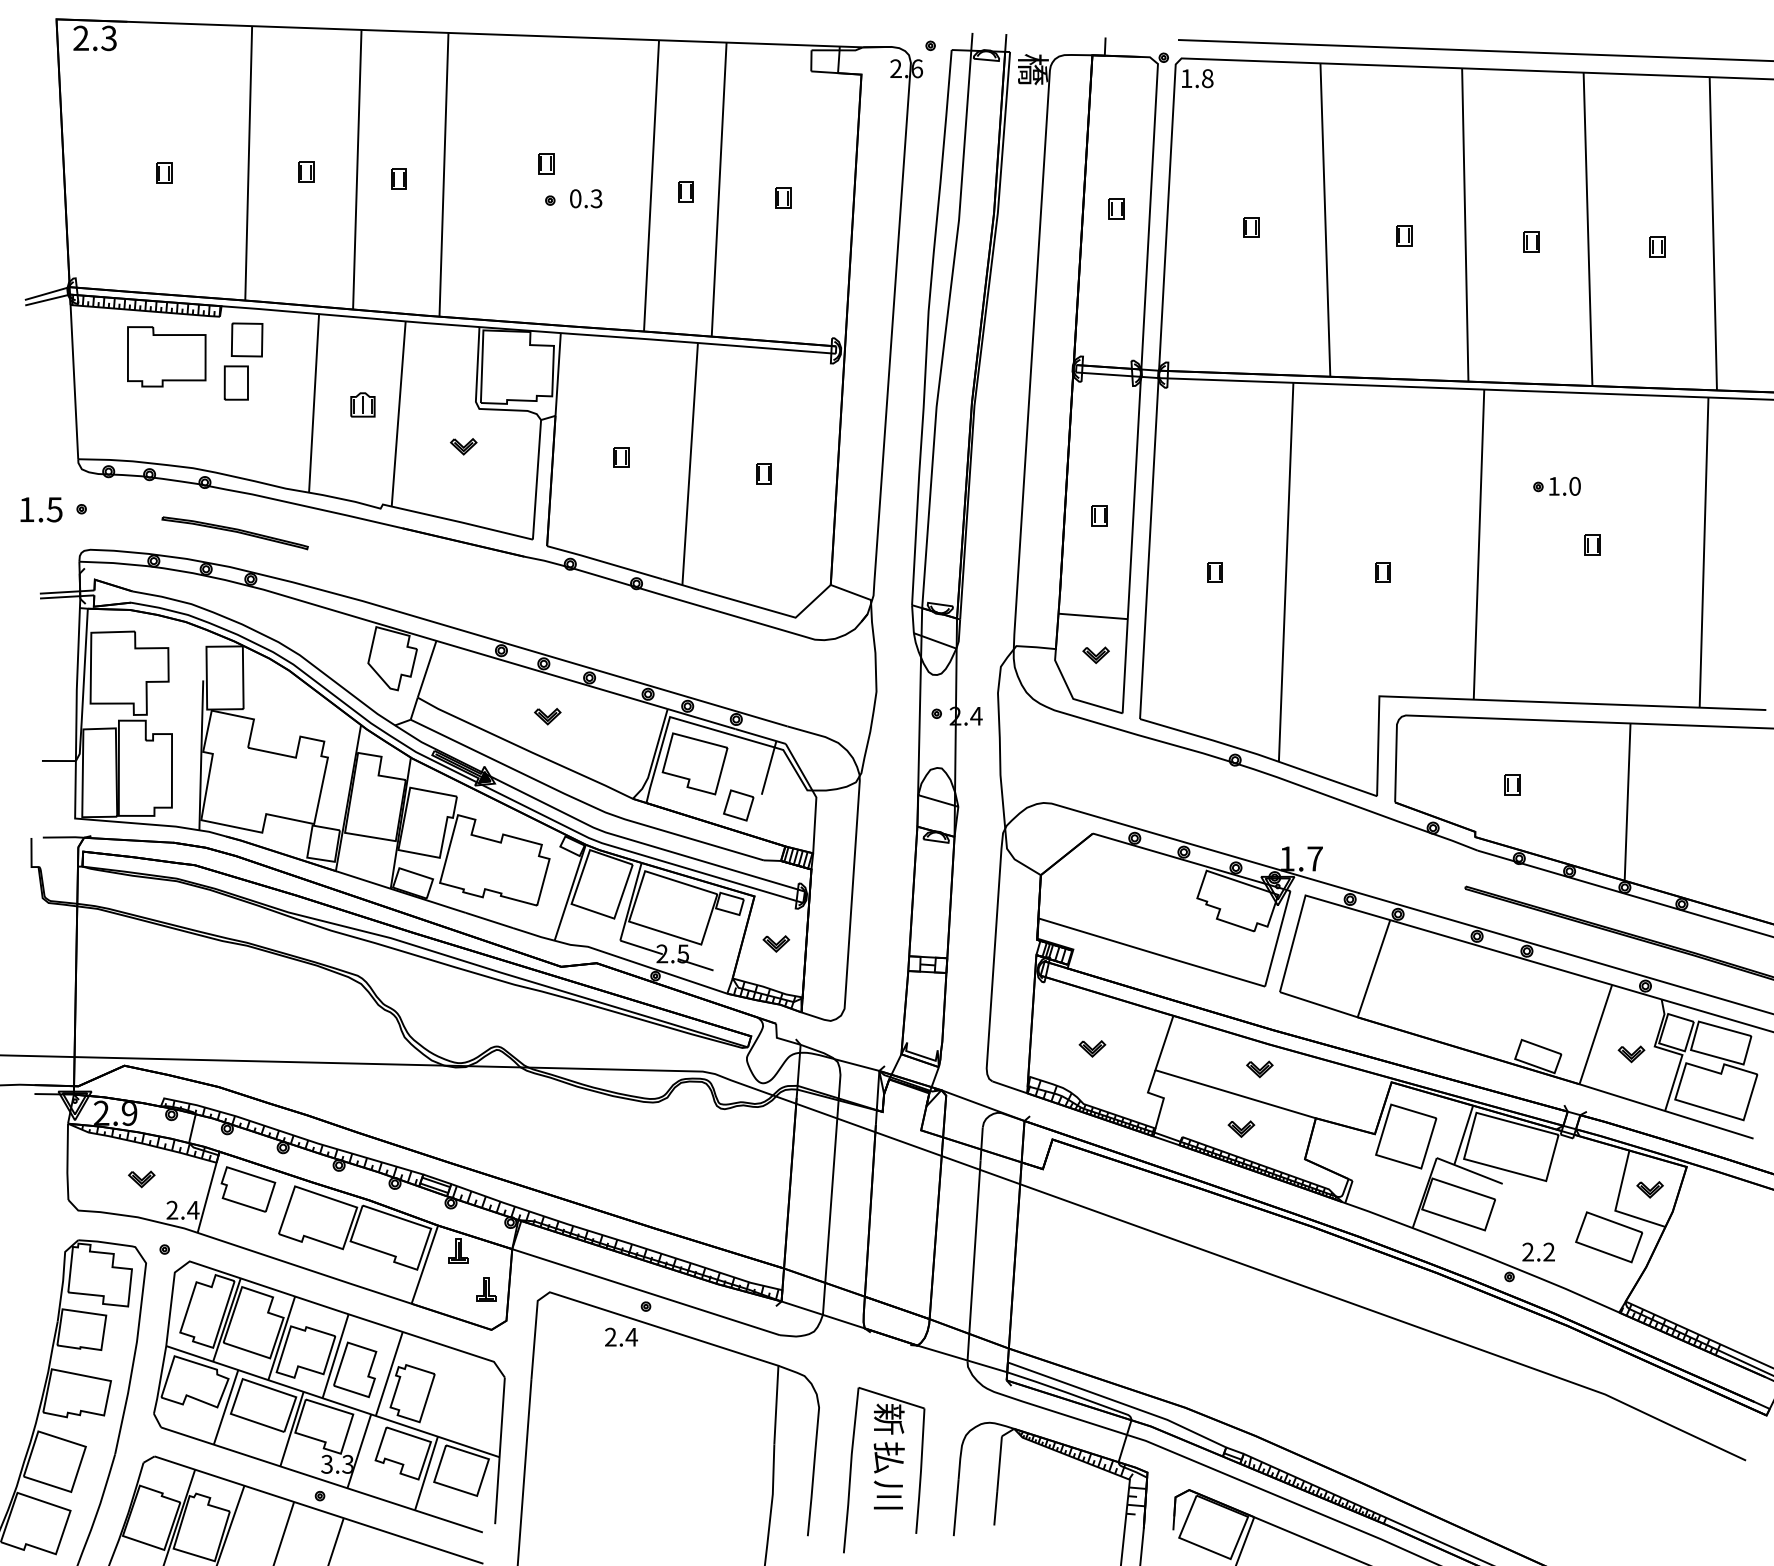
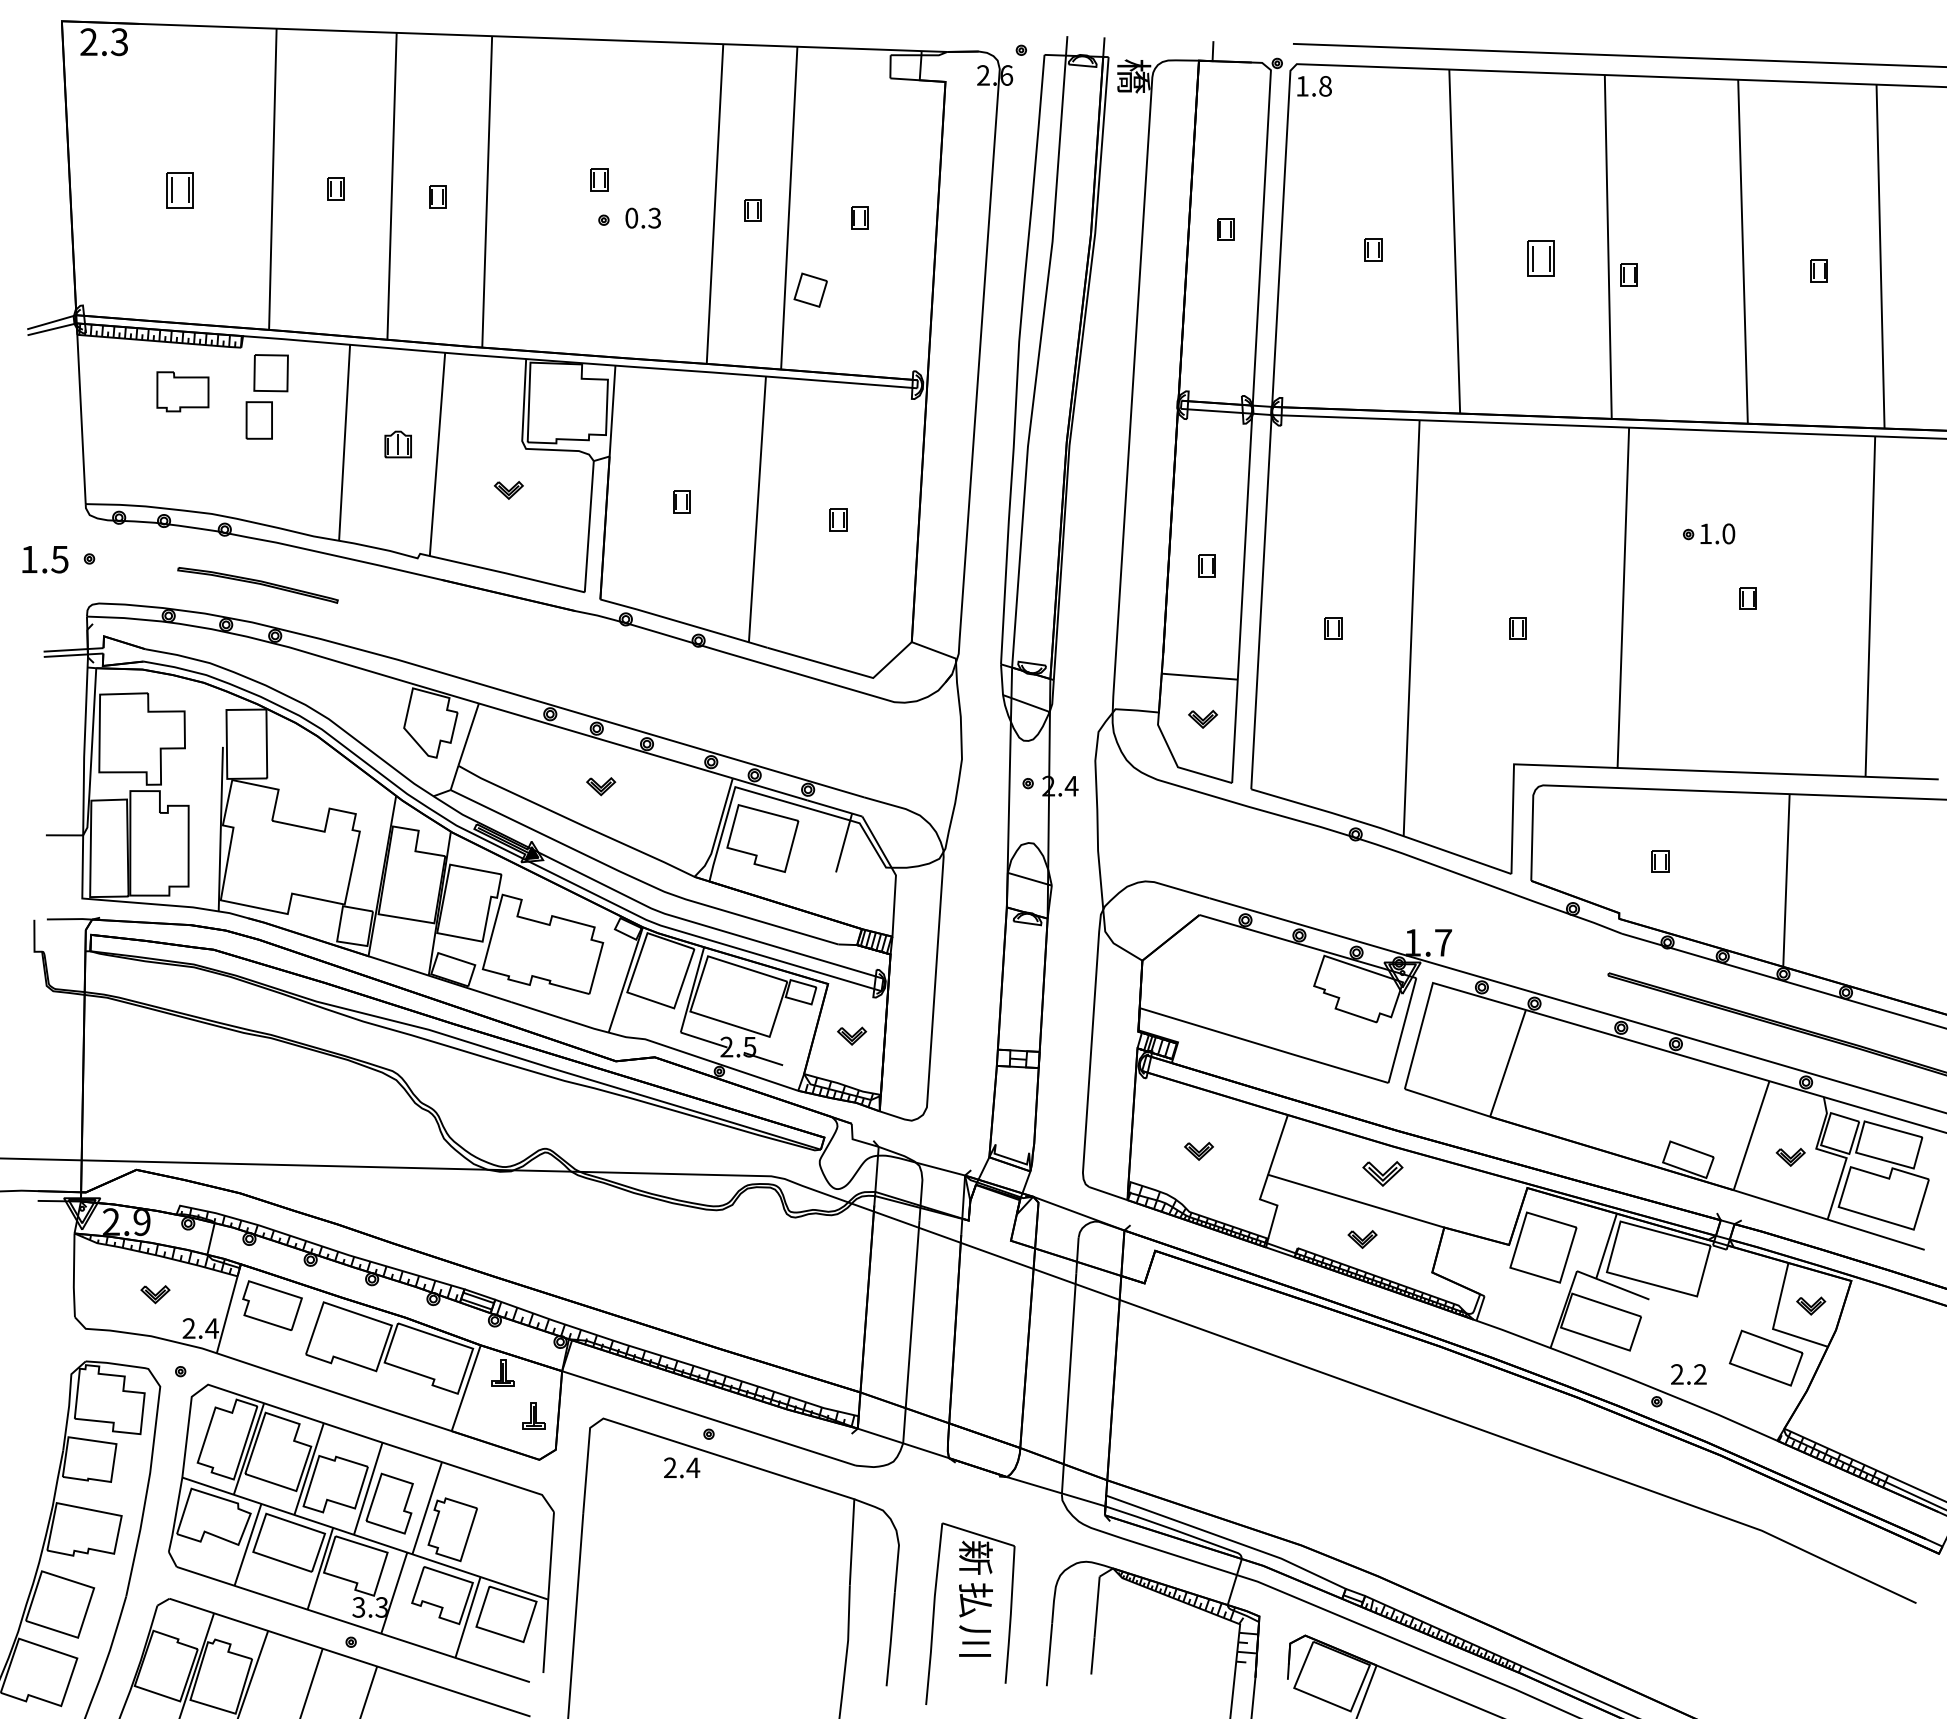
part: (163, 172) -> (179, 189), size x1.6
part: (1403, 235) -> (1540, 258), size x1.6
part: (1531, 241) -> (1628, 274), moved
part: (166, 356) -> (182, 391), size x0.6
part: (738, 804) -> (810, 289), moved
part: (1259, 1069) -> (1382, 1173), size x1.4

